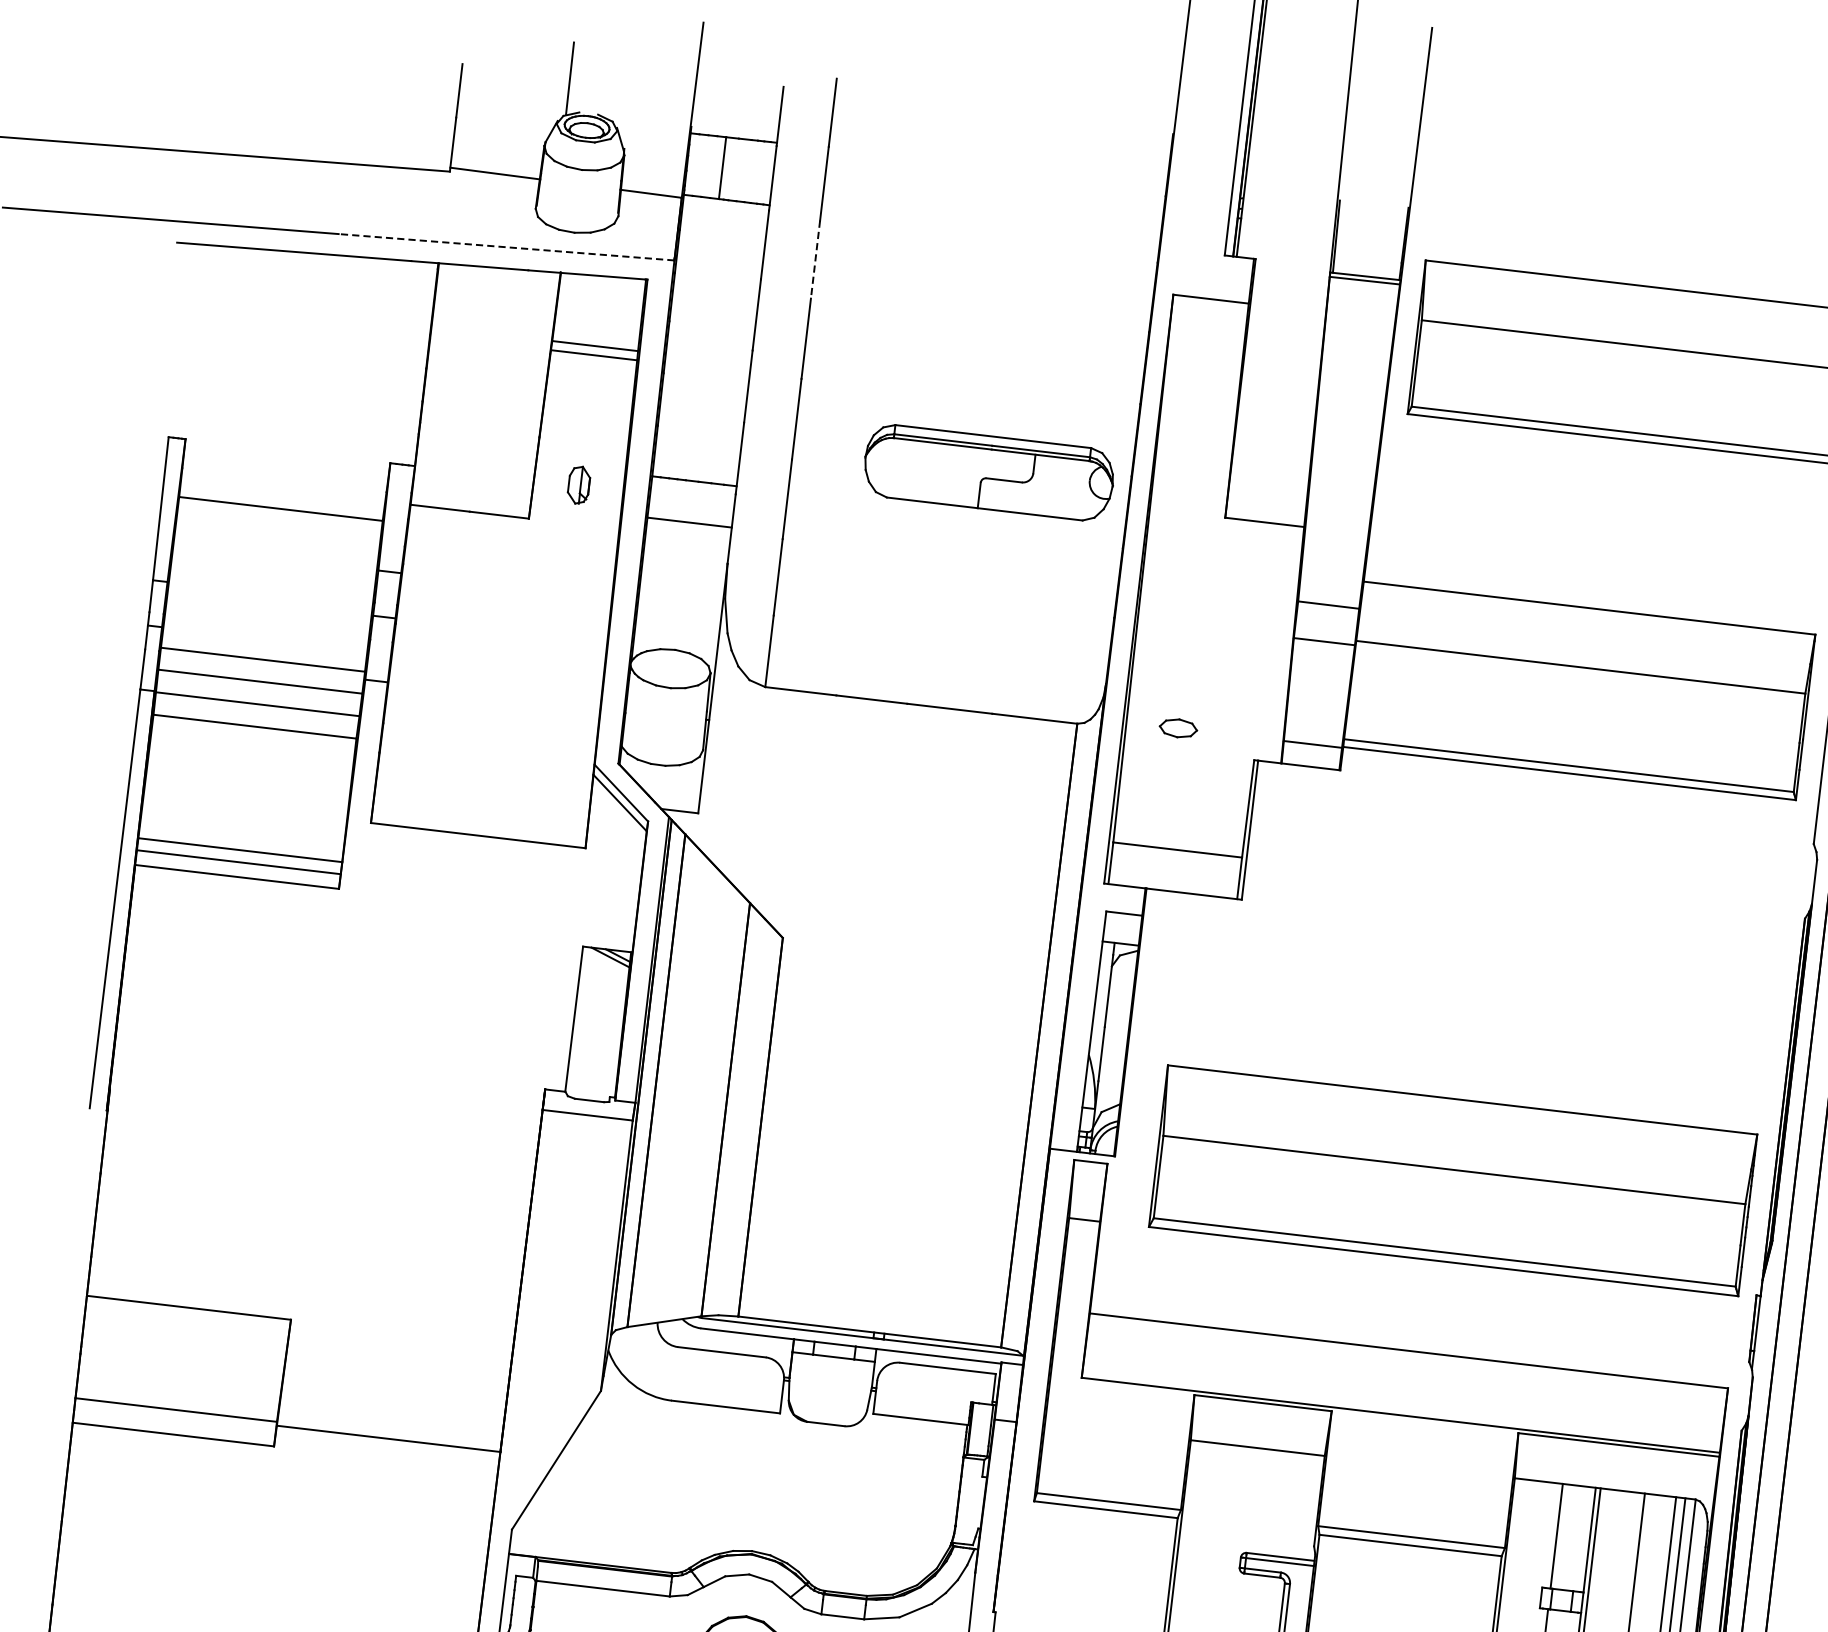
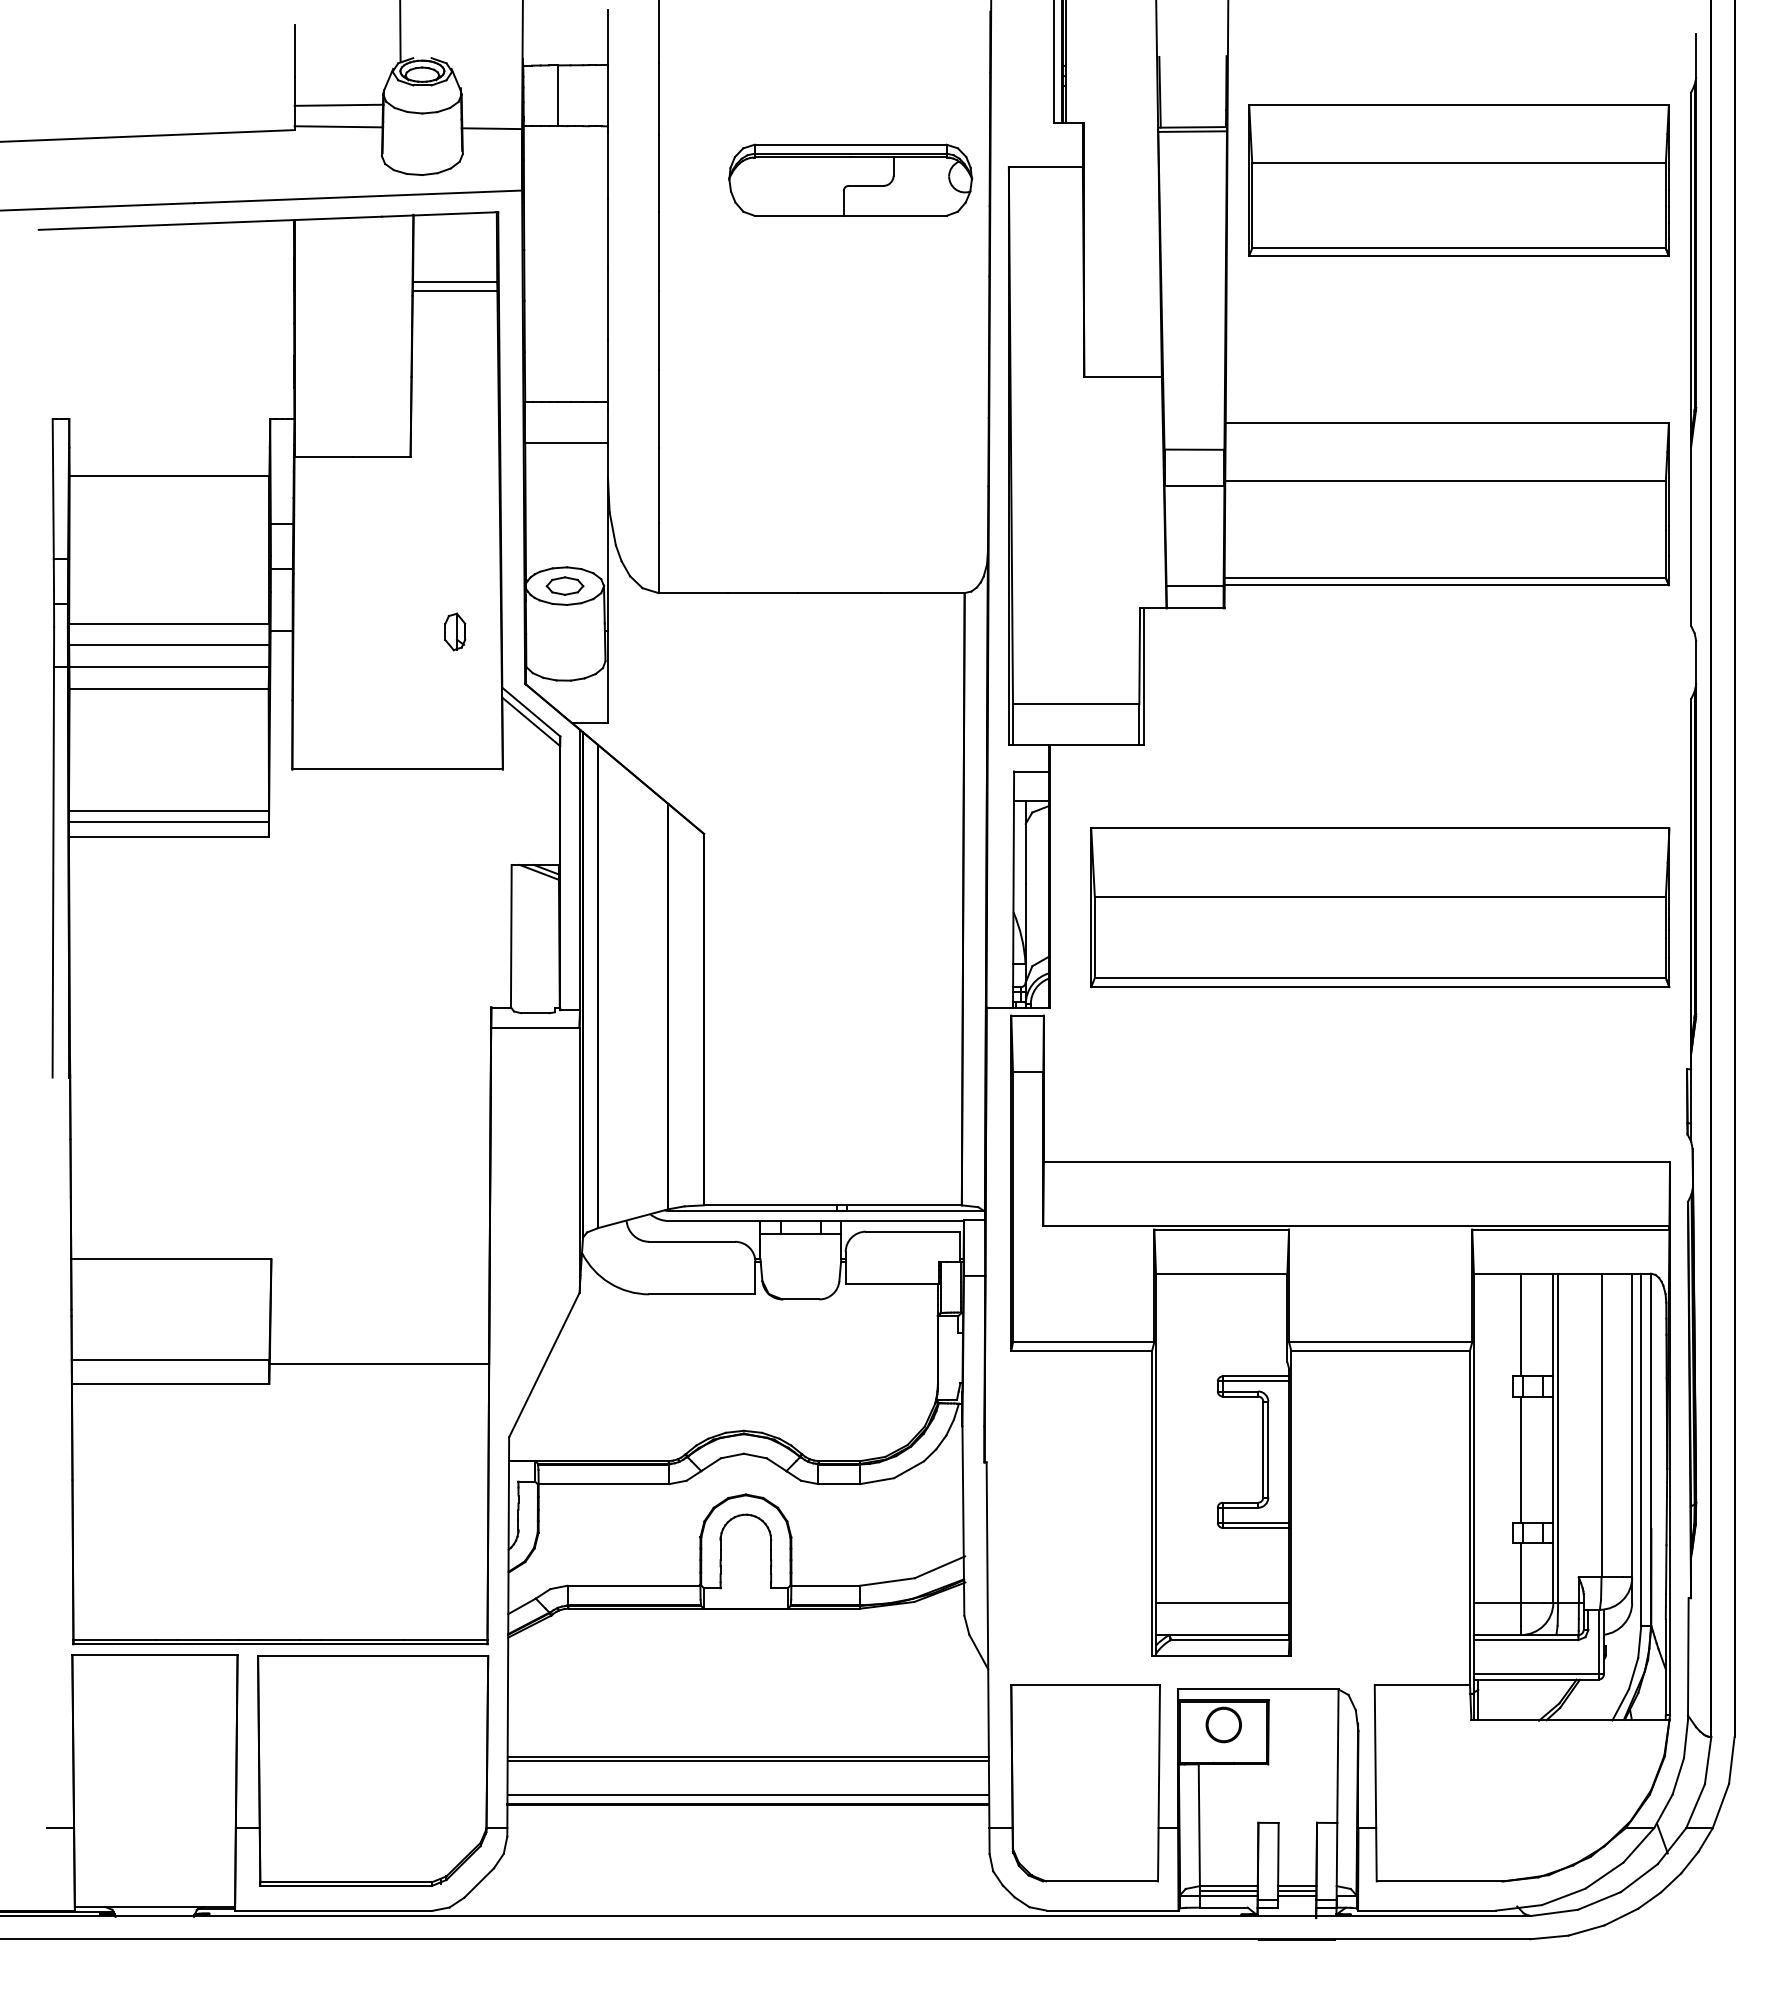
line: (497, 150) -> (338, 104), added
line: (505, 246) -> (357, 196), dashed -> solid
line: (815, 260) -> (658, 174), dashed -> solid
part: (988, 471) -> (850, 179), moved
part: (579, 484) -> (455, 631), moved
part: (1177, 727) -> (564, 585), moved
part: (1453, 1180) -> (1380, 907), moved

